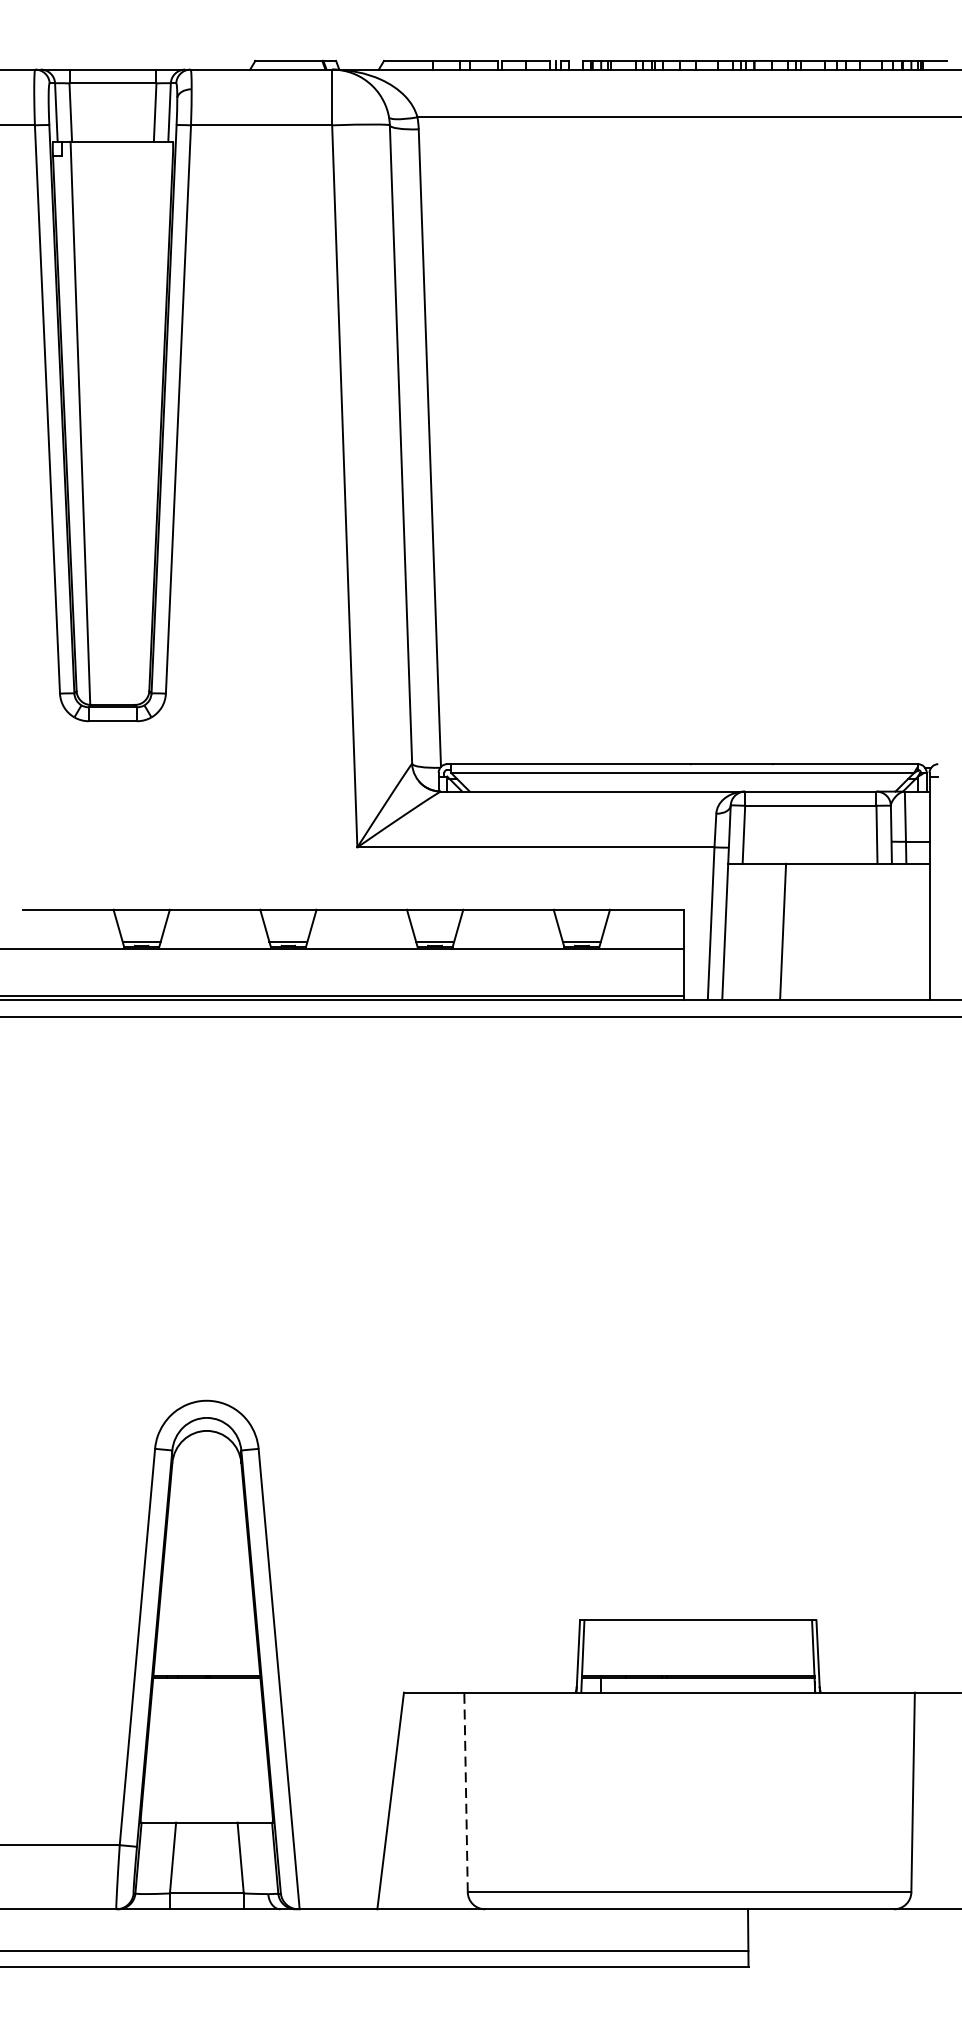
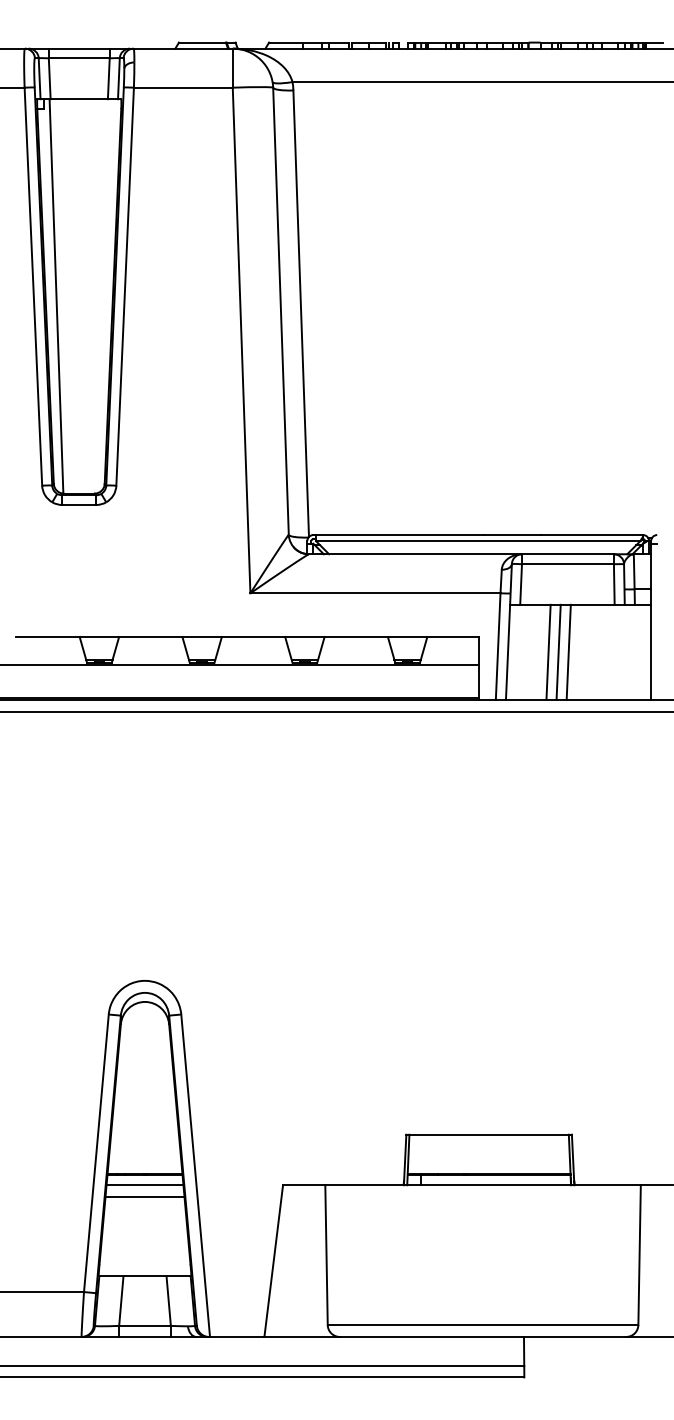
line: (797, 930) -> (558, 651), added
line: (811, 930) -> (568, 651), added
line: (206, 1693) -> (144, 1185), added
line: (206, 1710) -> (144, 1197), added
line: (466, 1792) -> (326, 1255), dashed -> solid

